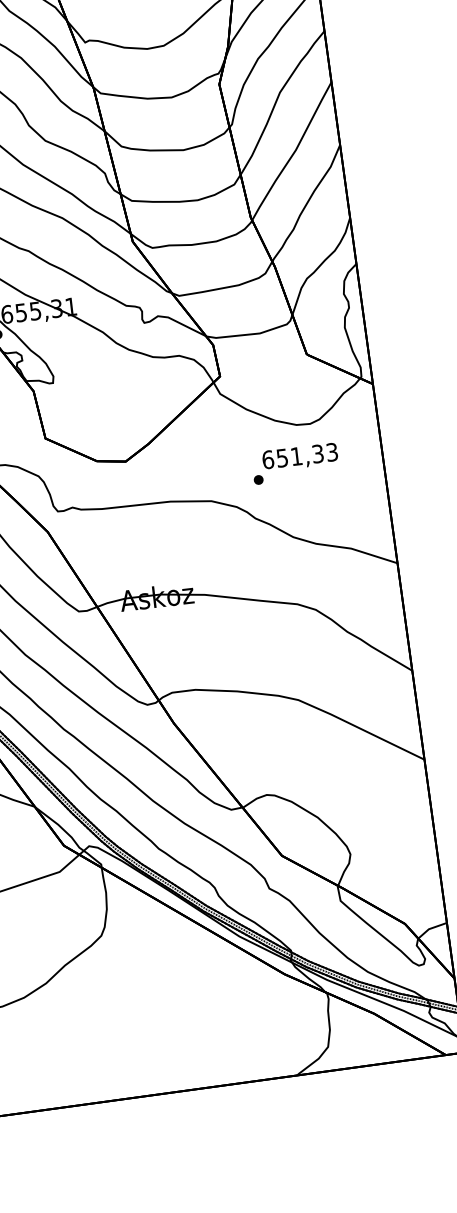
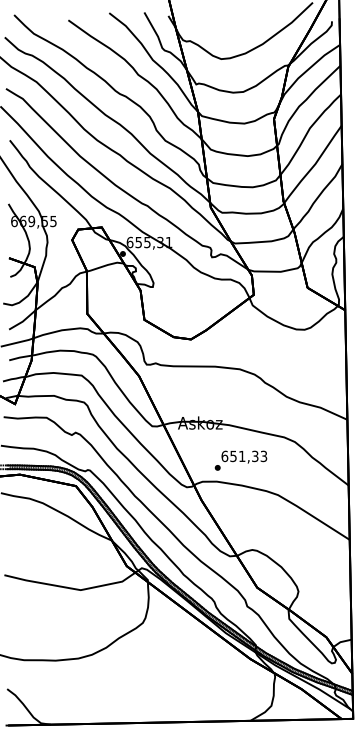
text: (294, 463) -> (240, 460), moved

